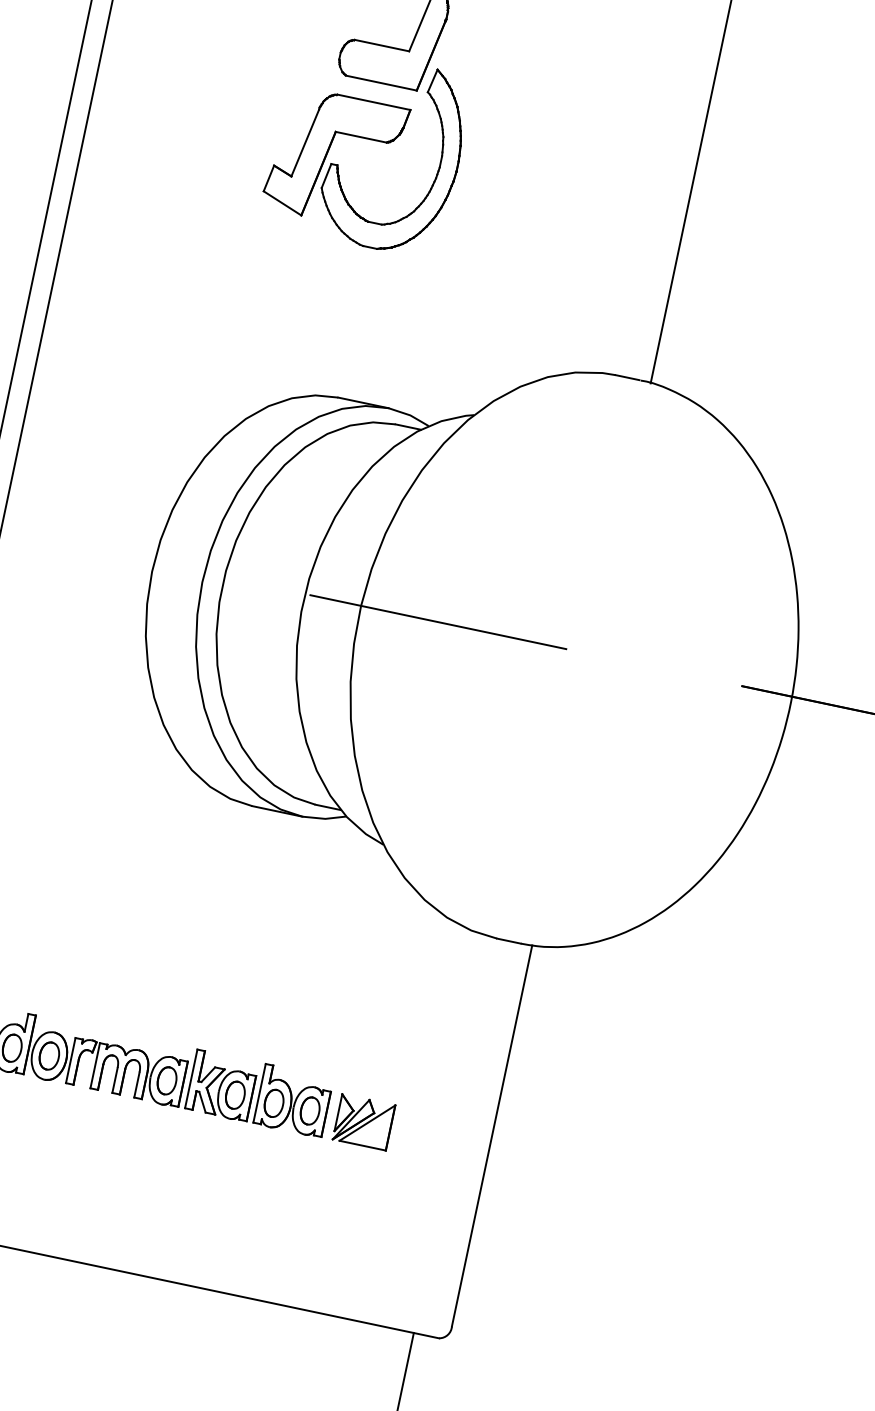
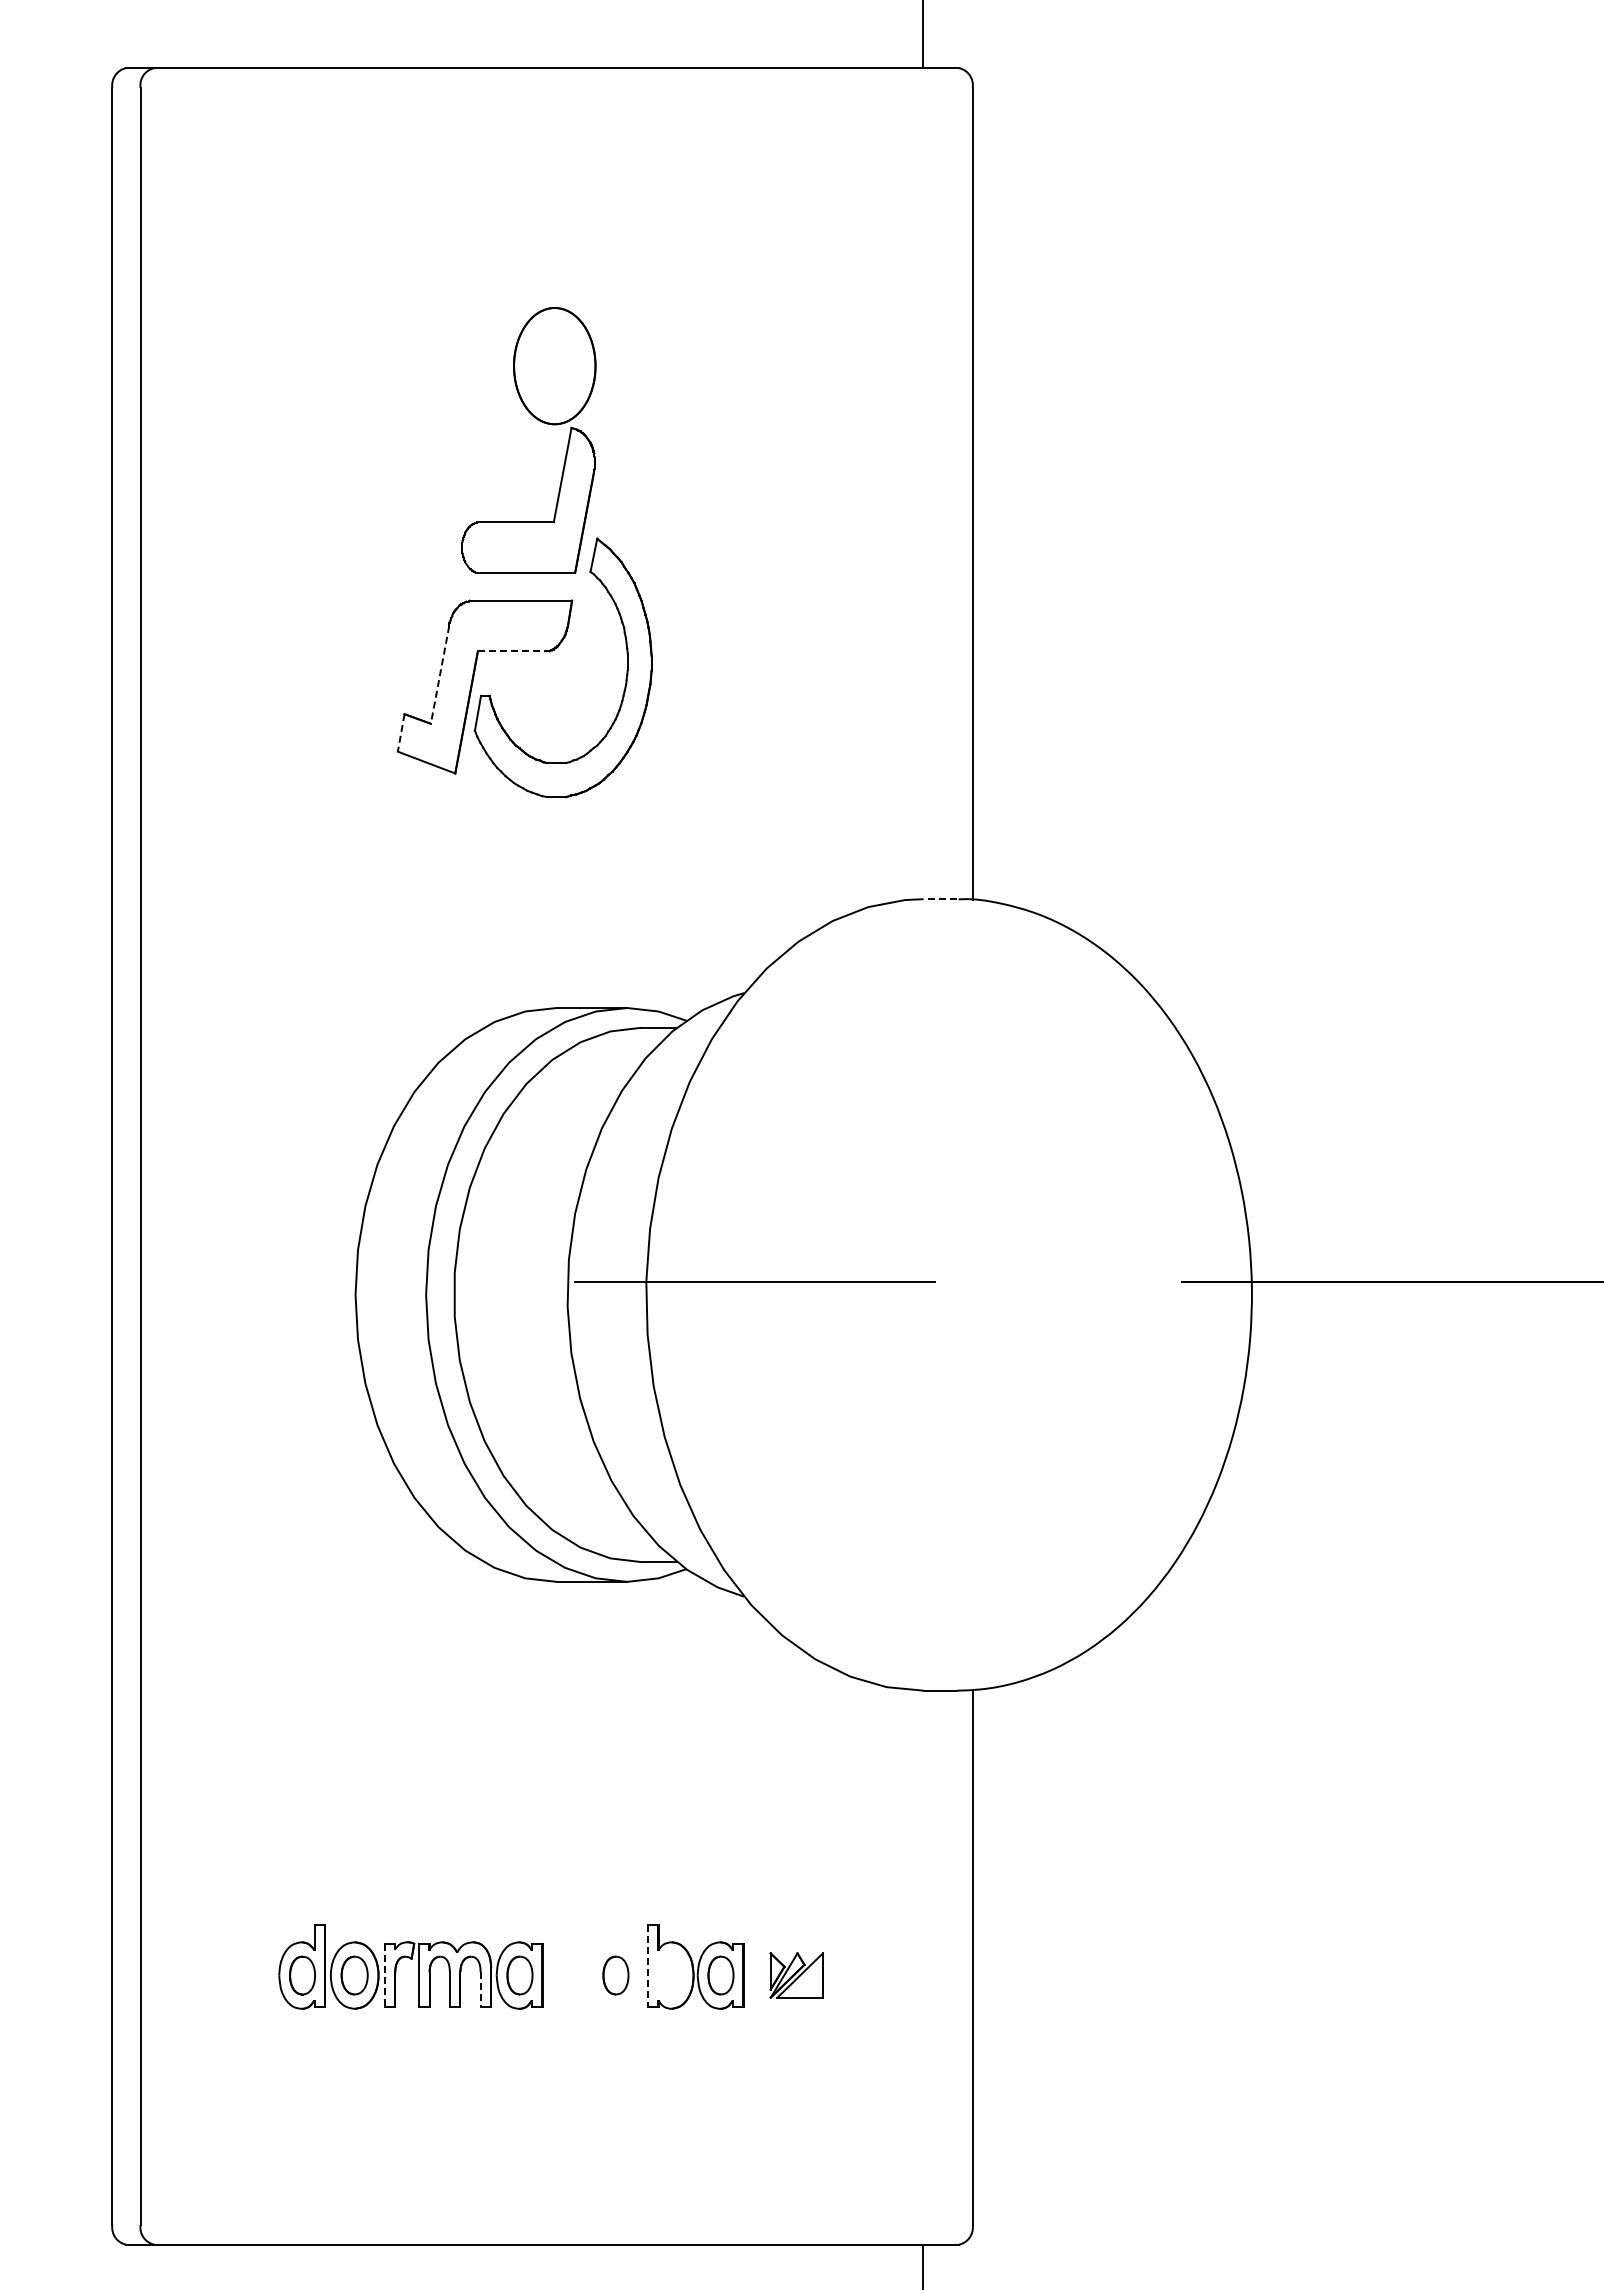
line: (361, 137) -> (513, 651), solid -> dashed
line: (305, 142) -> (440, 674), solid -> dashed
line: (269, 178) -> (401, 733), solid -> dashed
line: (627, 377) -> (940, 899), solid -> dashed
line: (70, 1060) -> (384, 1975), solid -> dashed
line: (136, 1084) -> (480, 1989), solid -> dashed
part: (222, 1085) -> (595, 1966), removed
line: (259, 1093) -> (647, 1966), solid -> dashed
part: (273, 1103) -> (669, 1975), removed
part: (363, 1122) -> (796, 1975), size x0.7

